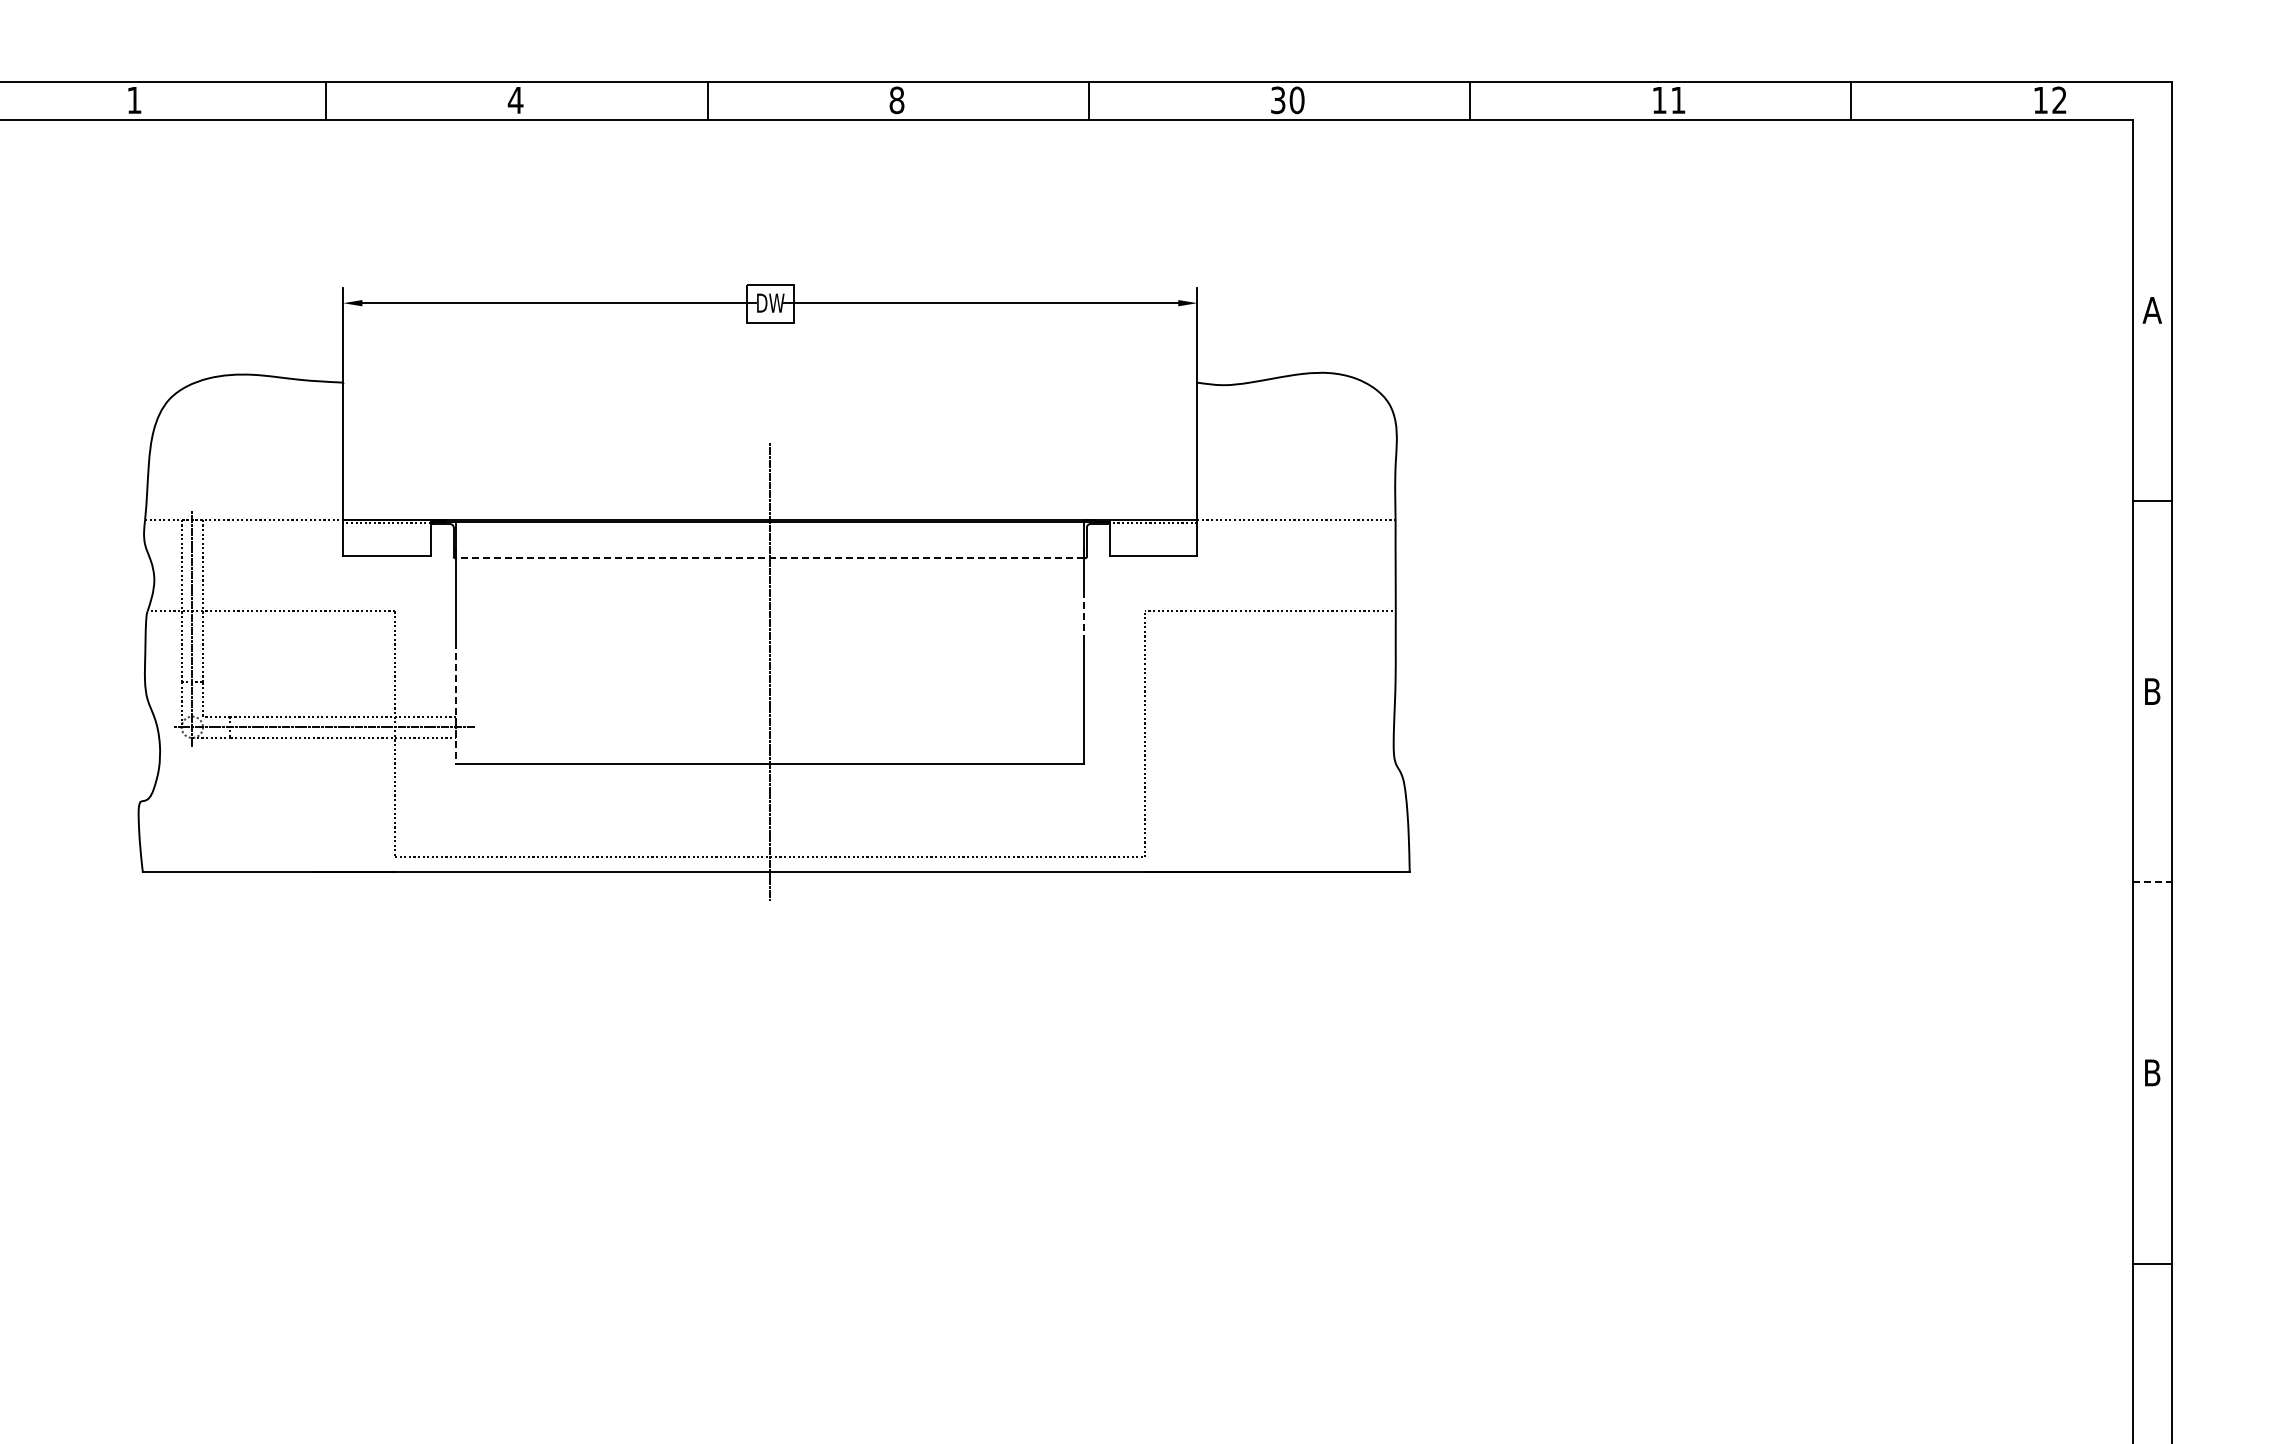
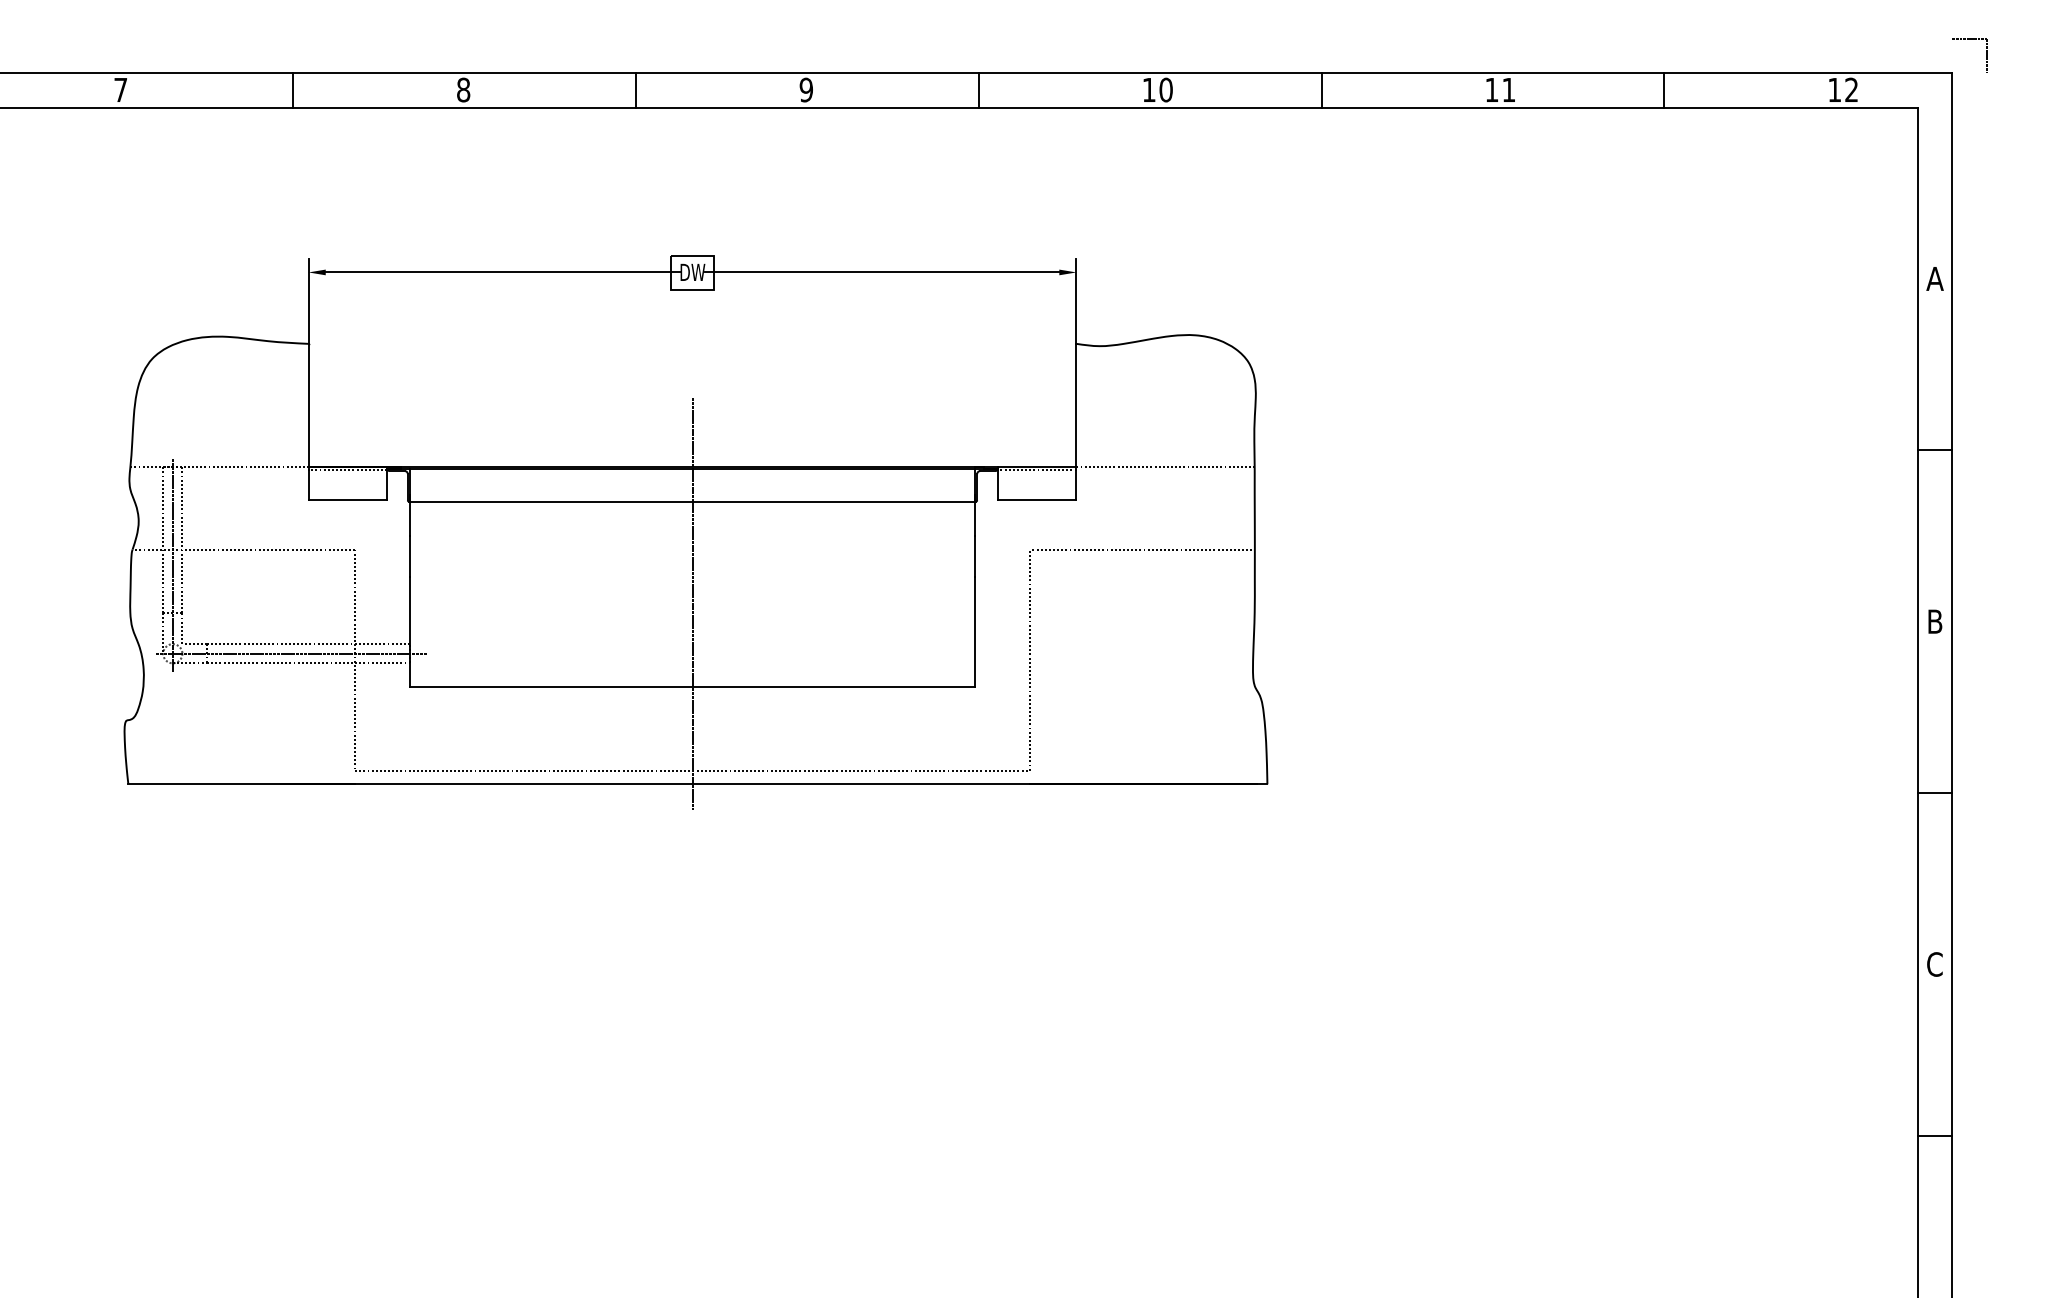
part: (2209, 62) -> (1986, 56), added
text: (134, 100) -> (120, 90), 1 -> 7
text: (515, 100) -> (463, 90), 4 -> 8
text: (896, 100) -> (805, 90), 8 -> 9
text: (1278, 100) -> (1149, 90), 30 -> 10
line: (769, 558) -> (691, 501), dashed -> solid
line: (1084, 619) -> (974, 556), dashed -> solid
line: (456, 703) -> (410, 632), dashed -> solid
line: (2152, 882) -> (1935, 793), dashed -> solid
text: (2151, 1072) -> (1934, 964), B -> C

